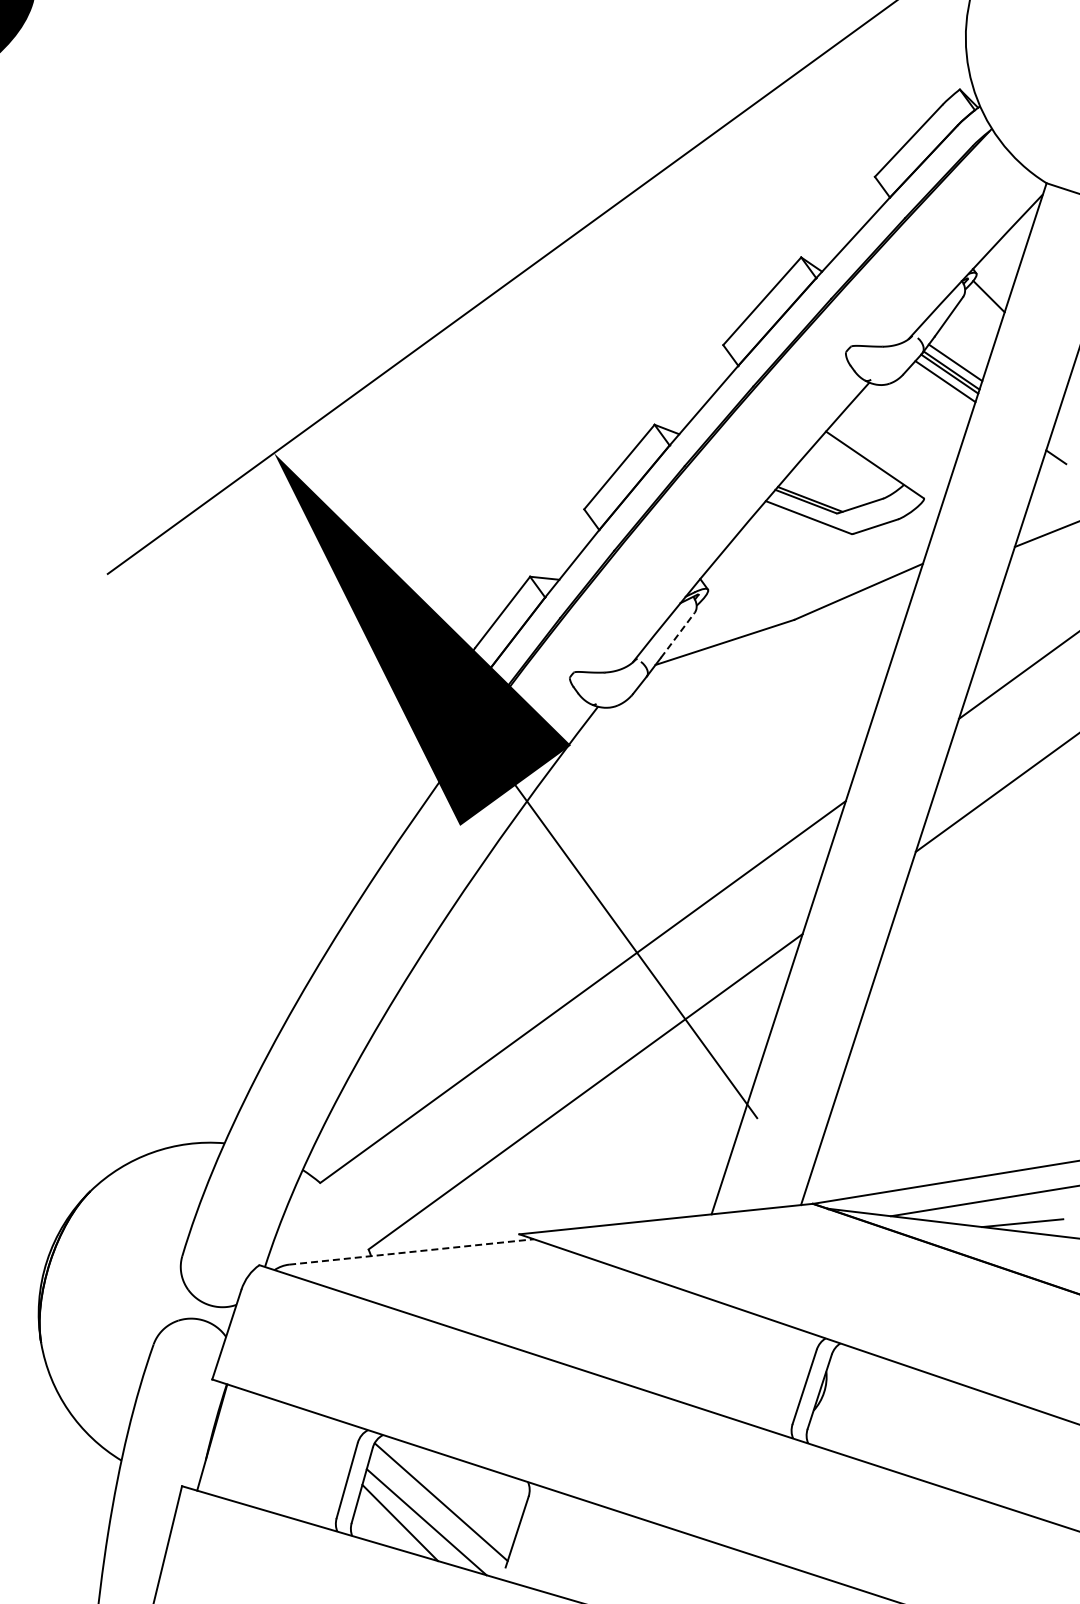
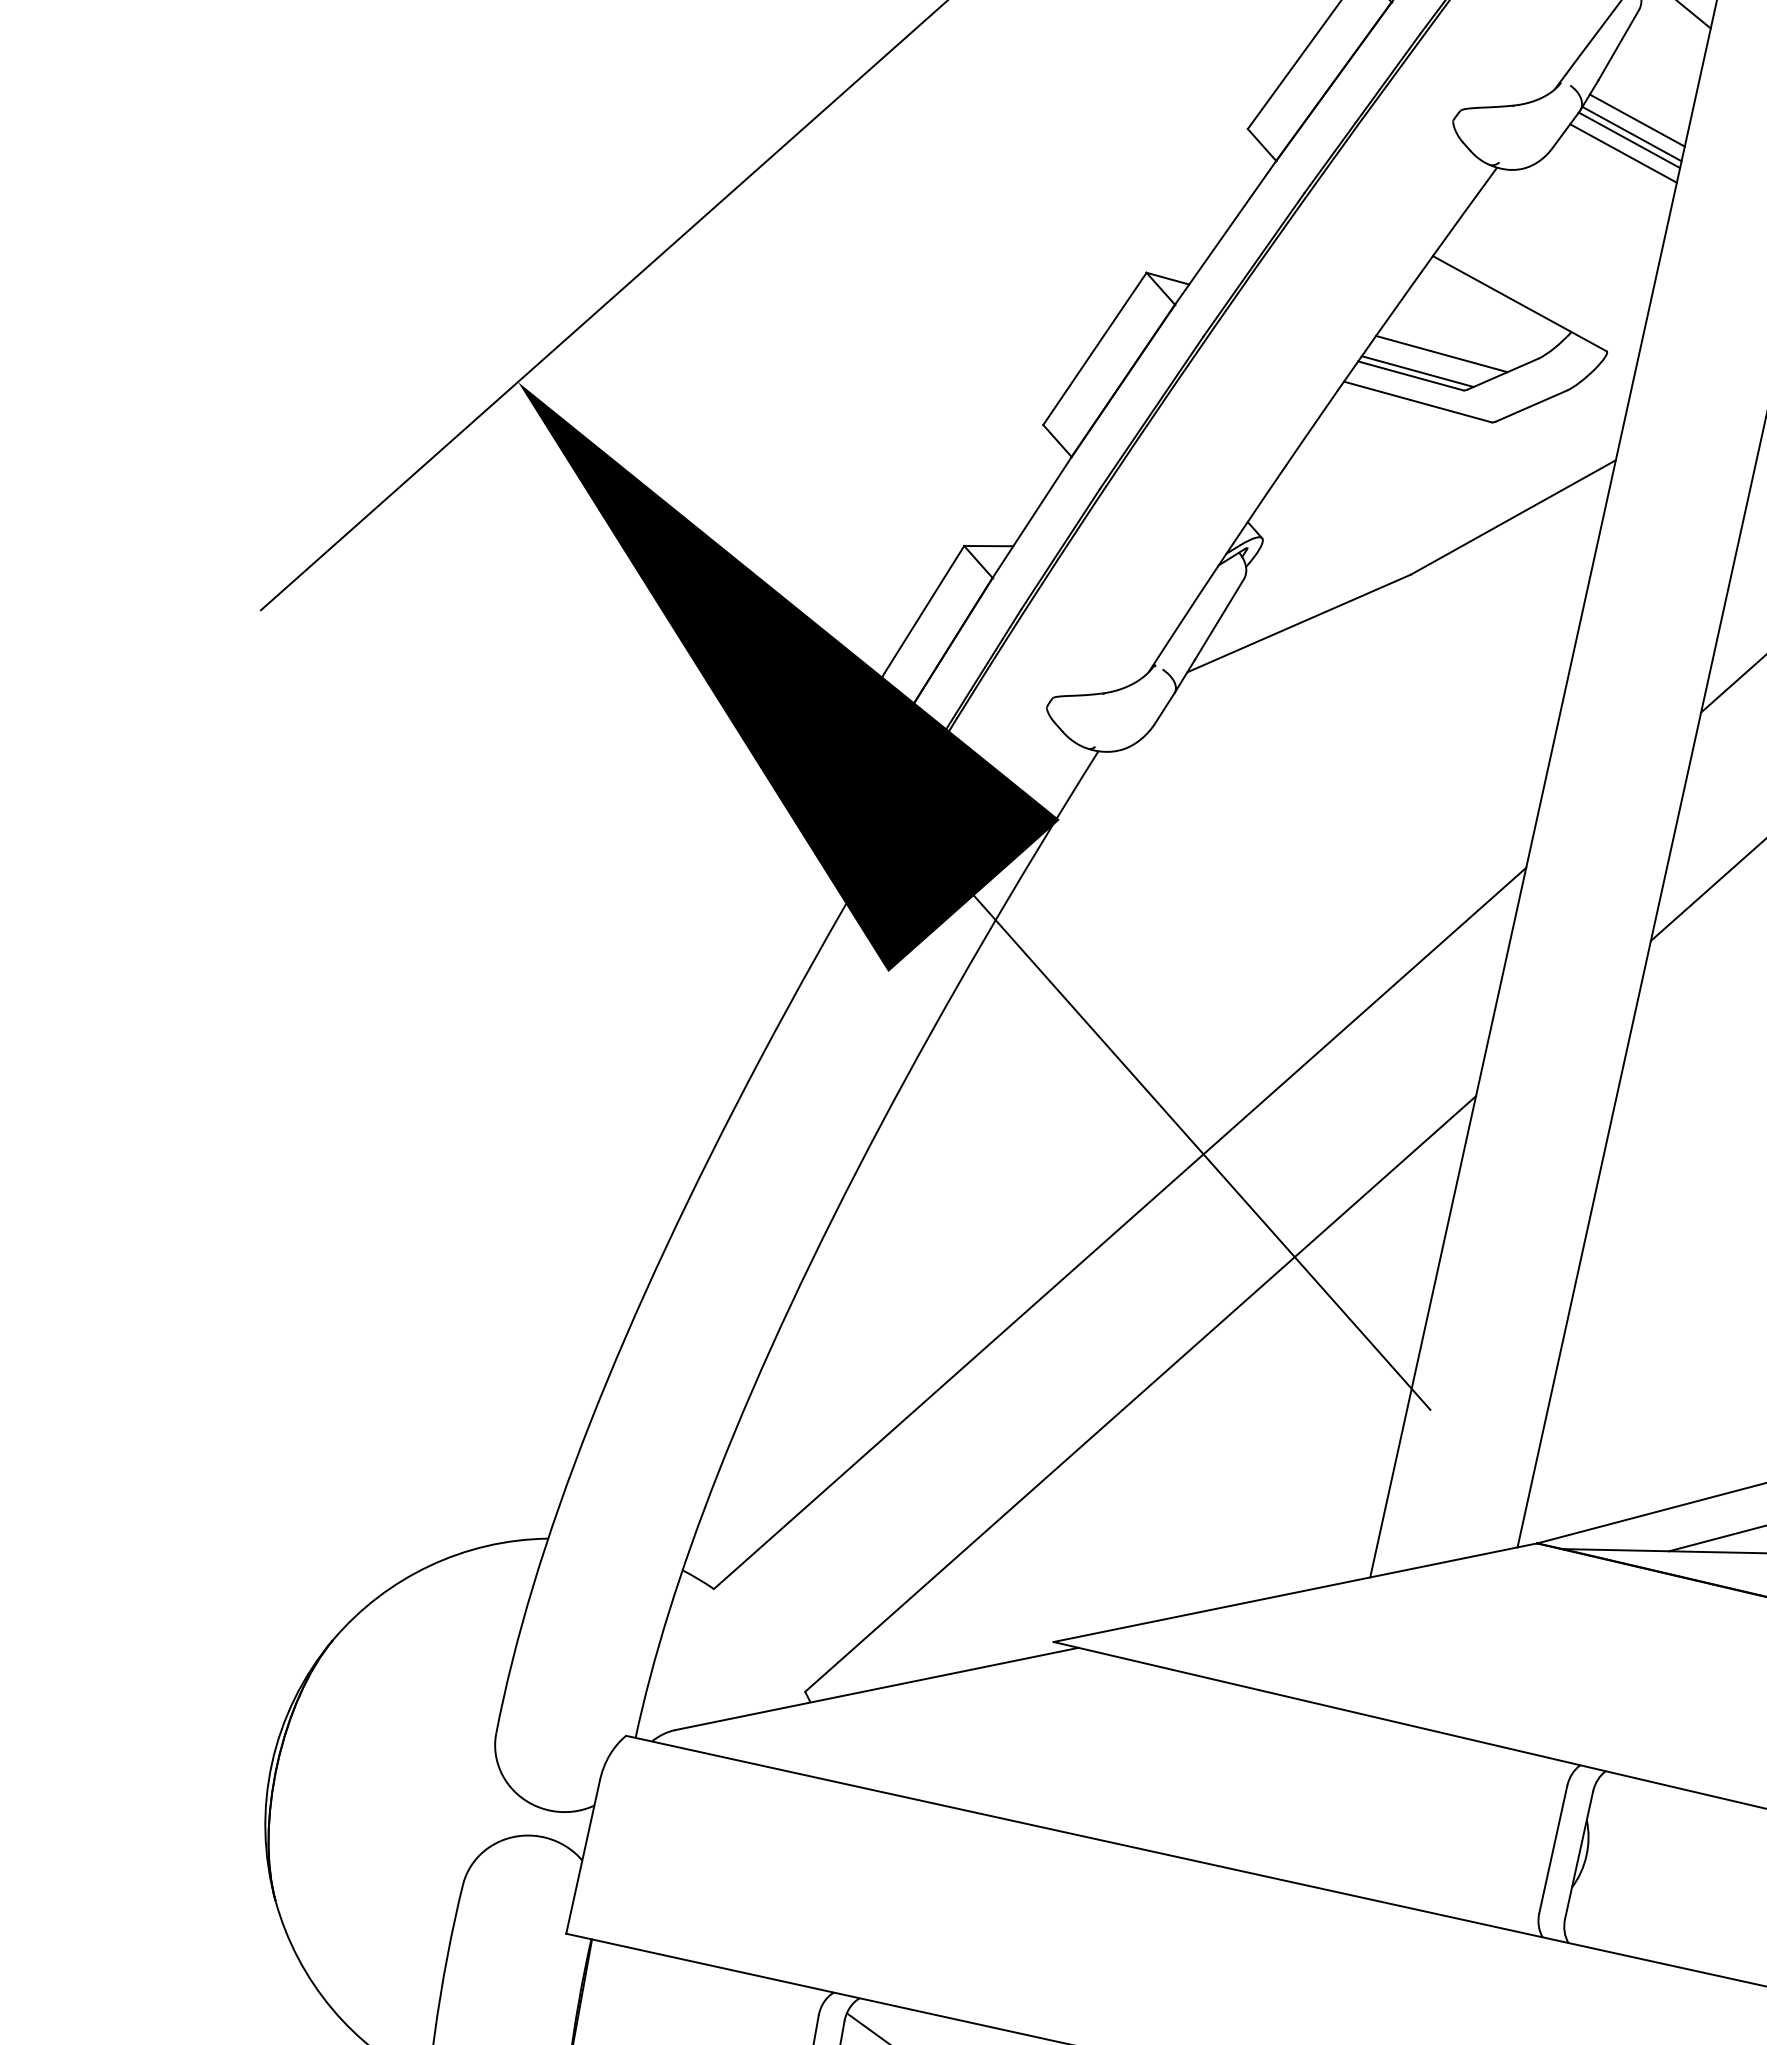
line: (825, 490) -> (1441, 354), added
line: (678, 635) -> (1220, 619), dashed -> solid
line: (412, 1251) -> (878, 1688), dashed -> solid

